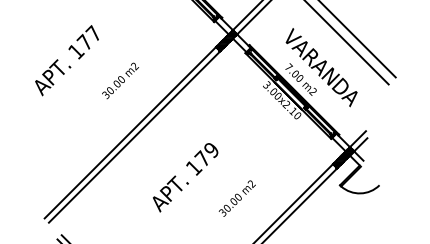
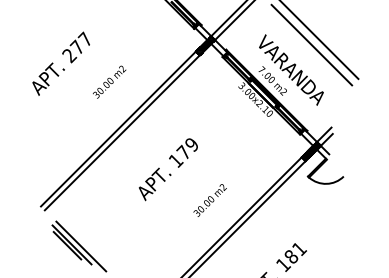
text: (76, 52) -> (69, 56), 177 -> 277
text: (236, 198) -> (209, 200), moved

